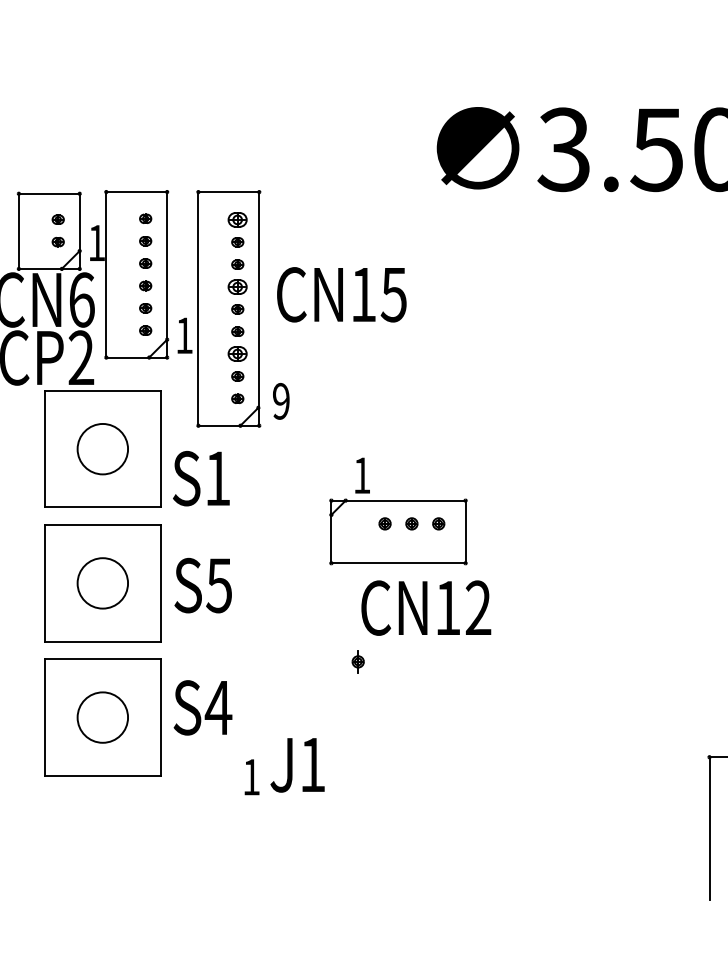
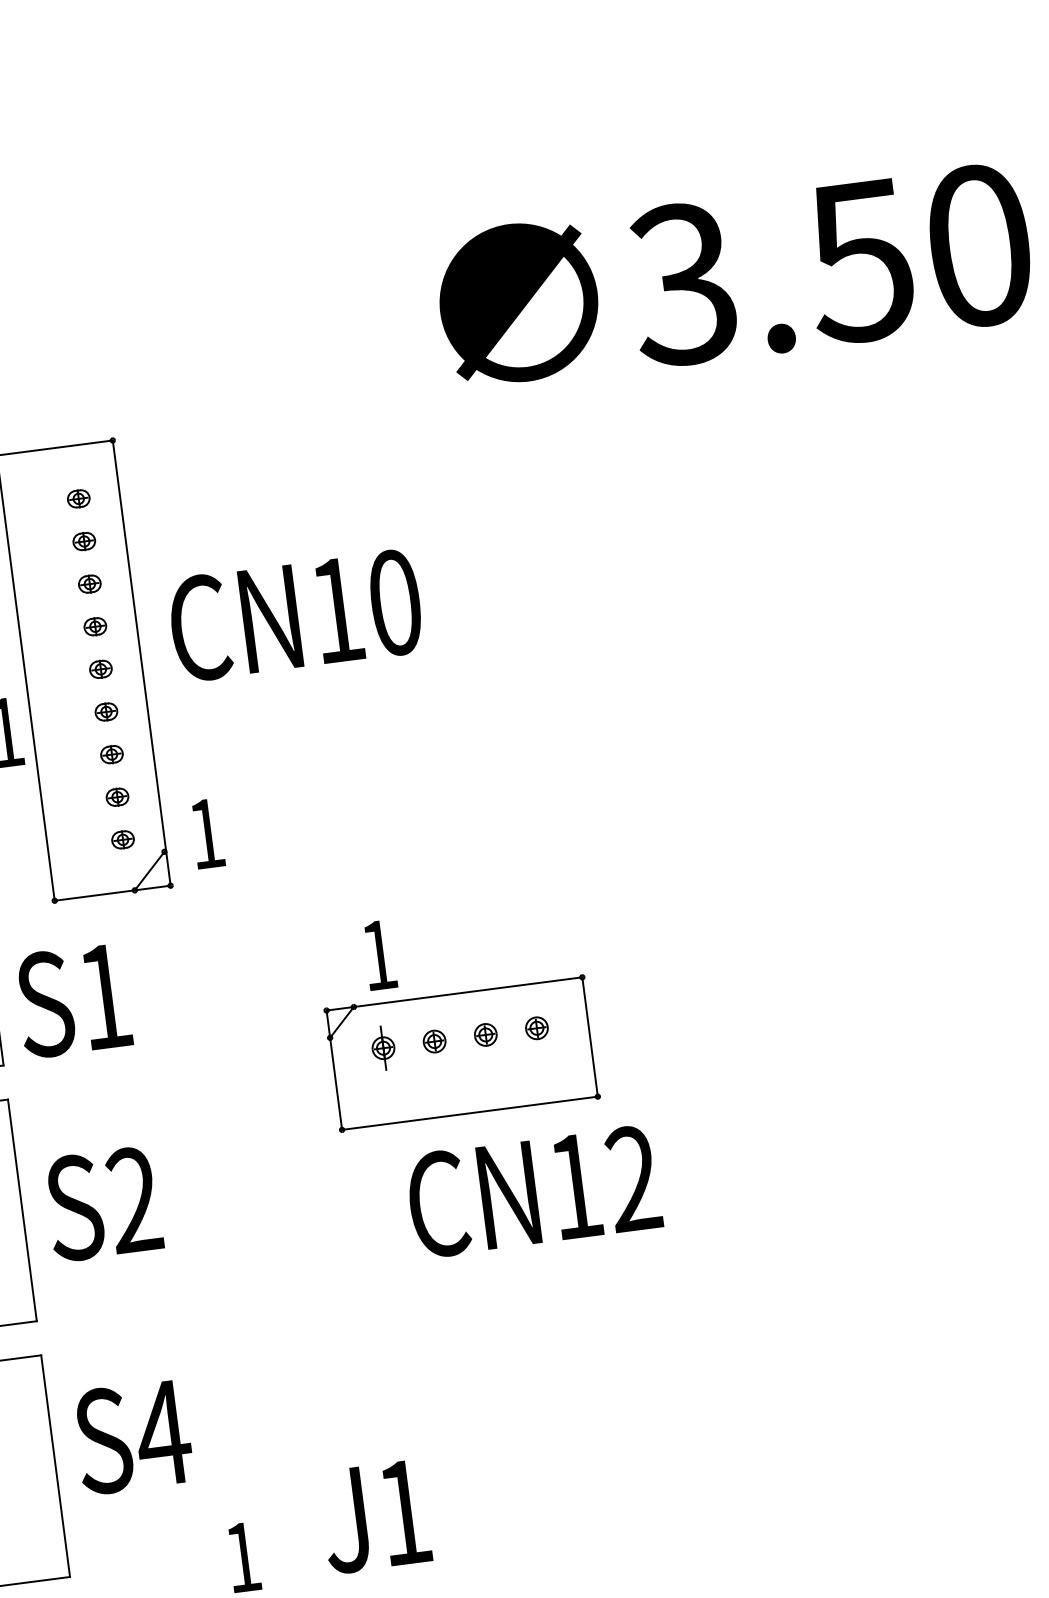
part: (237, 219) -> (78, 498), size x0.62
part: (237, 286) -> (94, 625), size x0.62
text: (393, 294) -> (393, 602), CN15 -> CN10
part: (237, 354) -> (111, 755), size x0.62
text: (281, 400) -> (206, 832), 9 -> 1
text: (219, 585) -> (134, 1199), S5 -> S2
part: (357, 661) -> (382, 1047), moved
text: (297, 765) -> (375, 1517), moved

